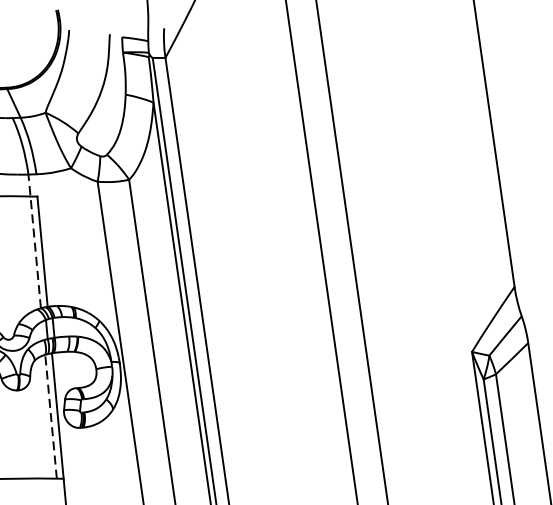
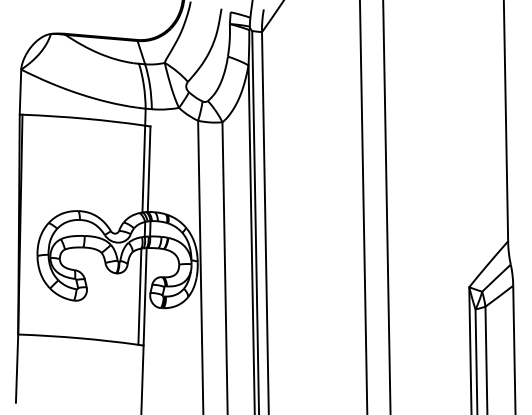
line: (35, 241) -> (144, 160), dashed -> solid
line: (50, 416) -> (139, 296), dashed -> solid

